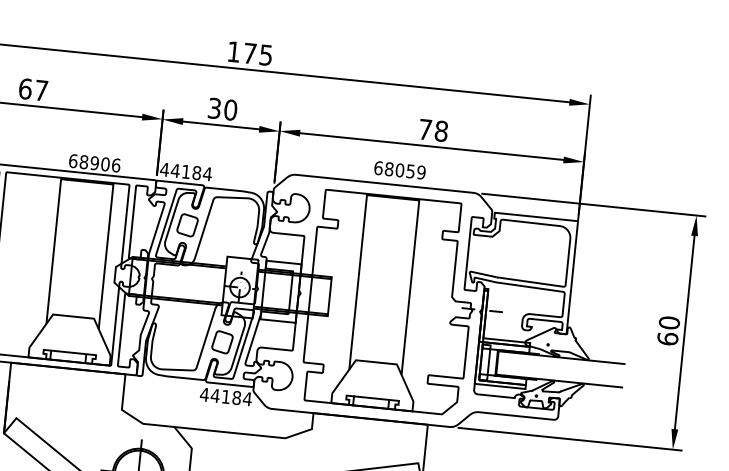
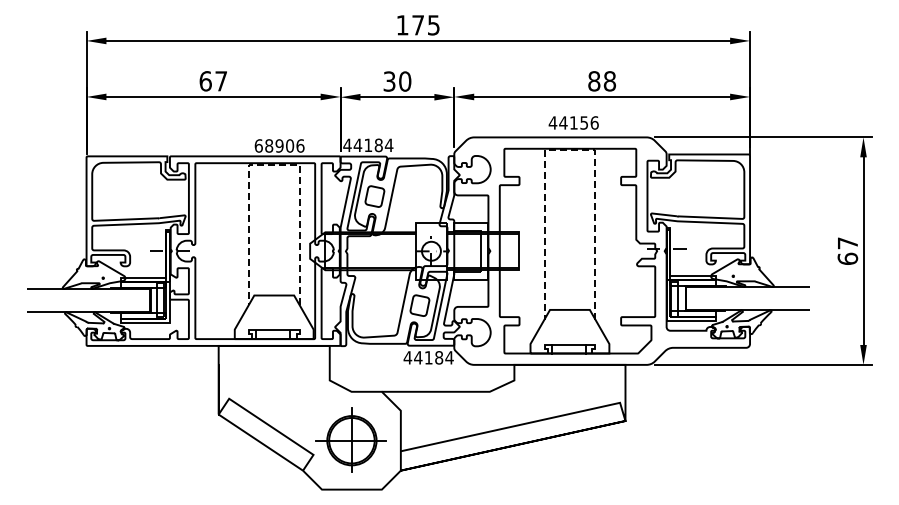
text: (425, 129) -> (594, 81), 78 -> 88
text: (399, 169) -> (573, 122), 68059 -> 44156
line: (86, 181) -> (273, 164), solid -> dashed
line: (392, 197) -> (569, 149), solid -> dashed
text: (669, 323) -> (847, 243), 60 -> 67

